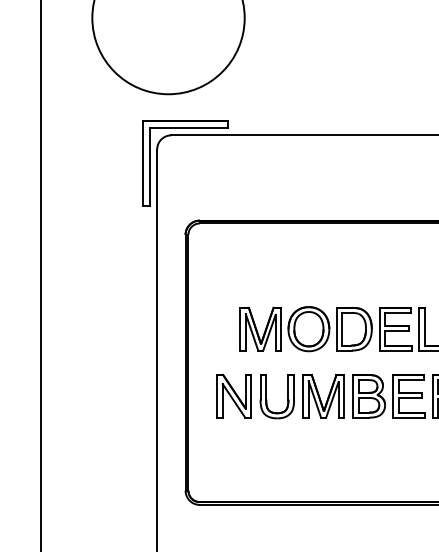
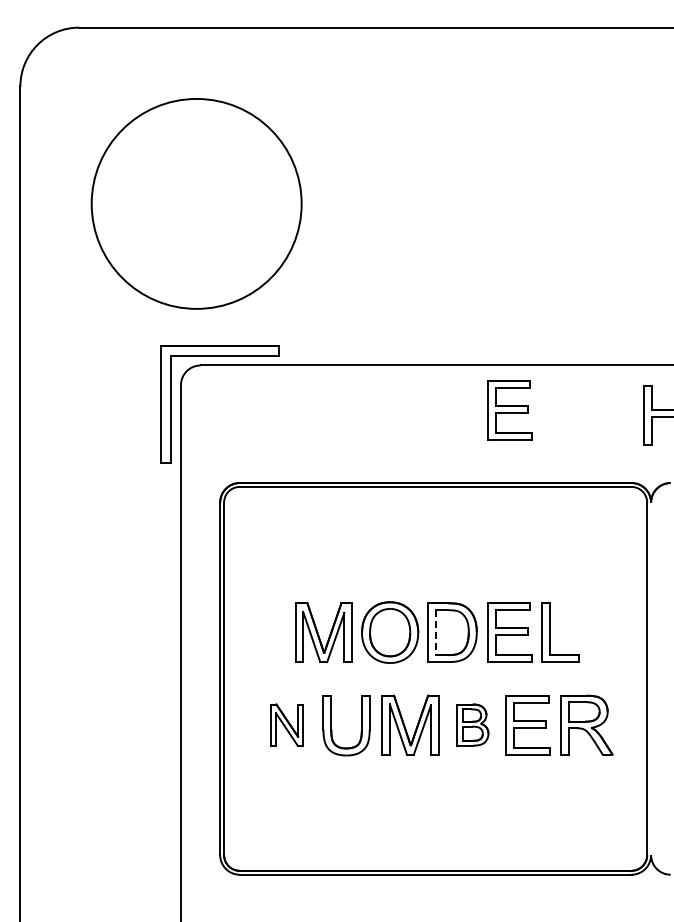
part: (395, 168) -> (509, 410), added
line: (342, 329) -> (436, 633), solid -> dashed
part: (233, 395) -> (286, 724), size x0.7
part: (368, 395) -> (472, 724), size x0.7

